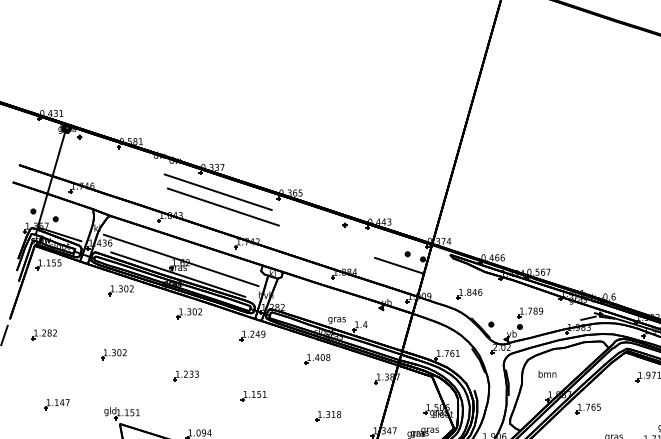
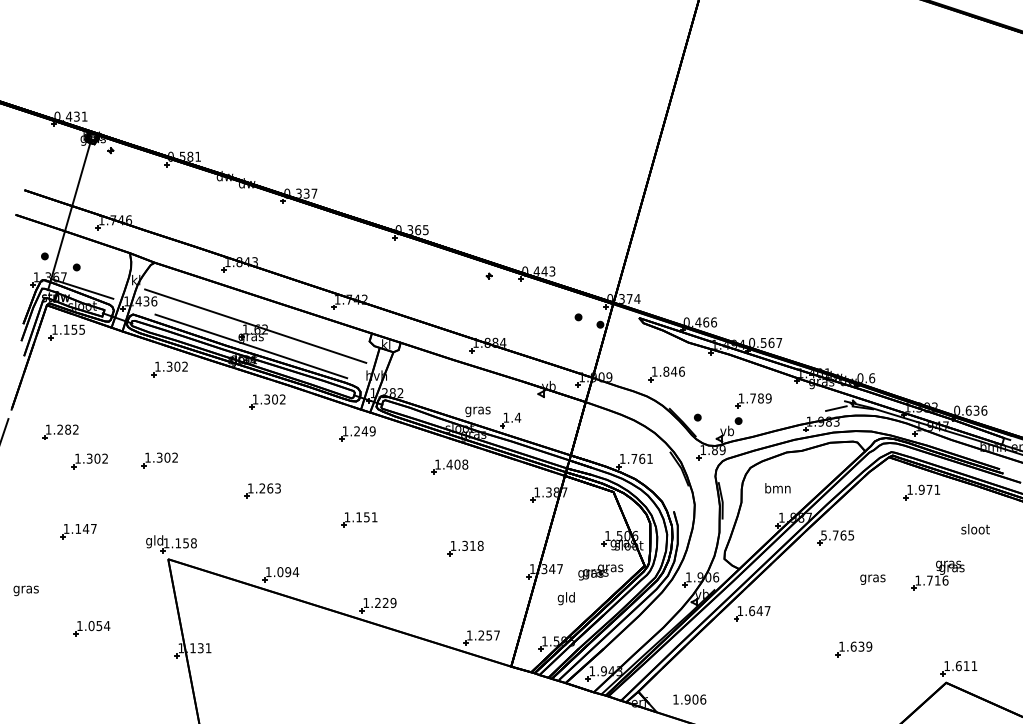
line: (218, 191) -> (308, 228), removed
line: (223, 206) -> (315, 249), removed
line: (399, 265) -> (566, 333), removed
text: (501, 347) -> (712, 450), 2.02 -> 1.89
part: (64, 355) -> (89, 461), added
text: (191, 374) -> (270, 488), 1.233 -> 1.263
text: (579, 407) -> (823, 535), 1.765 -> 5.765
text: (137, 412) -> (193, 543), 1.151 -> 1.158

